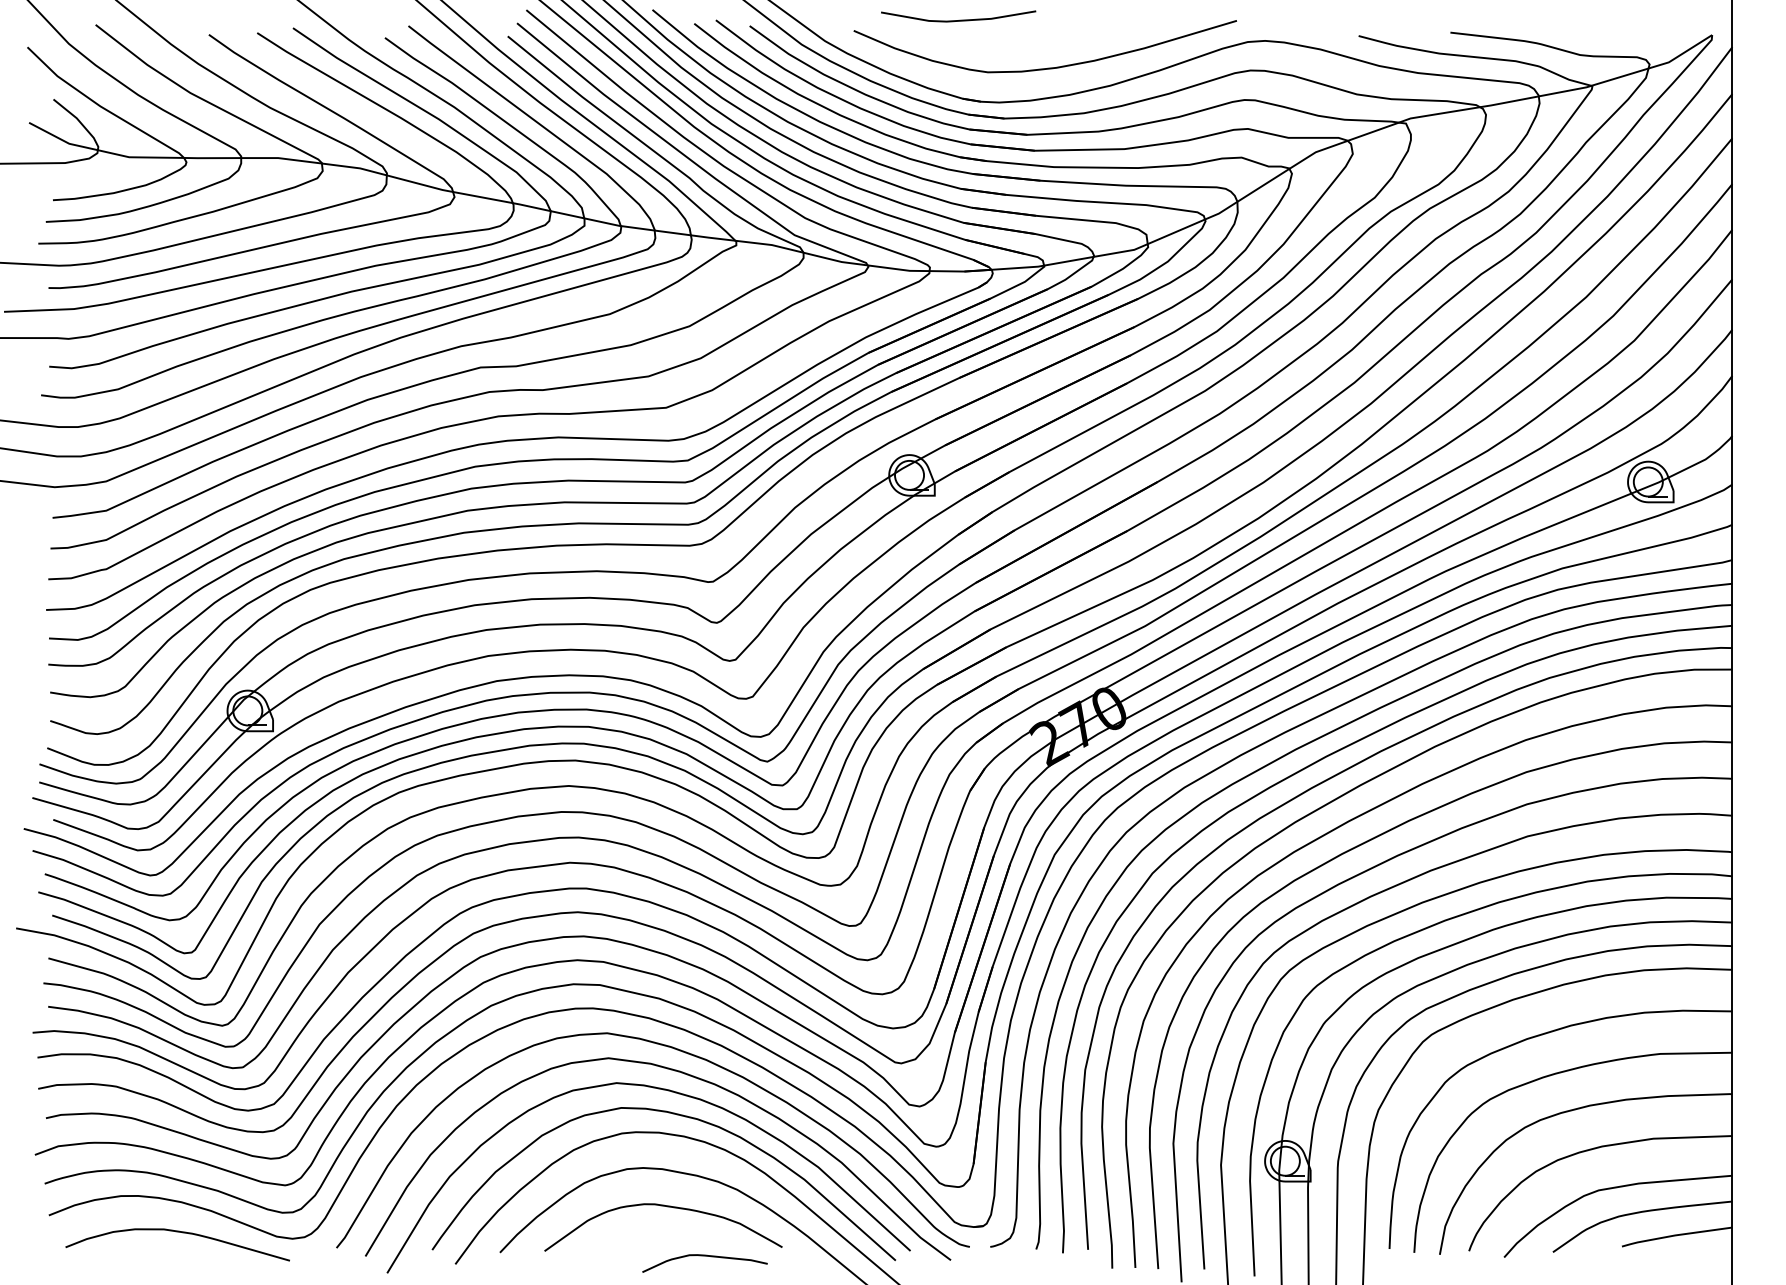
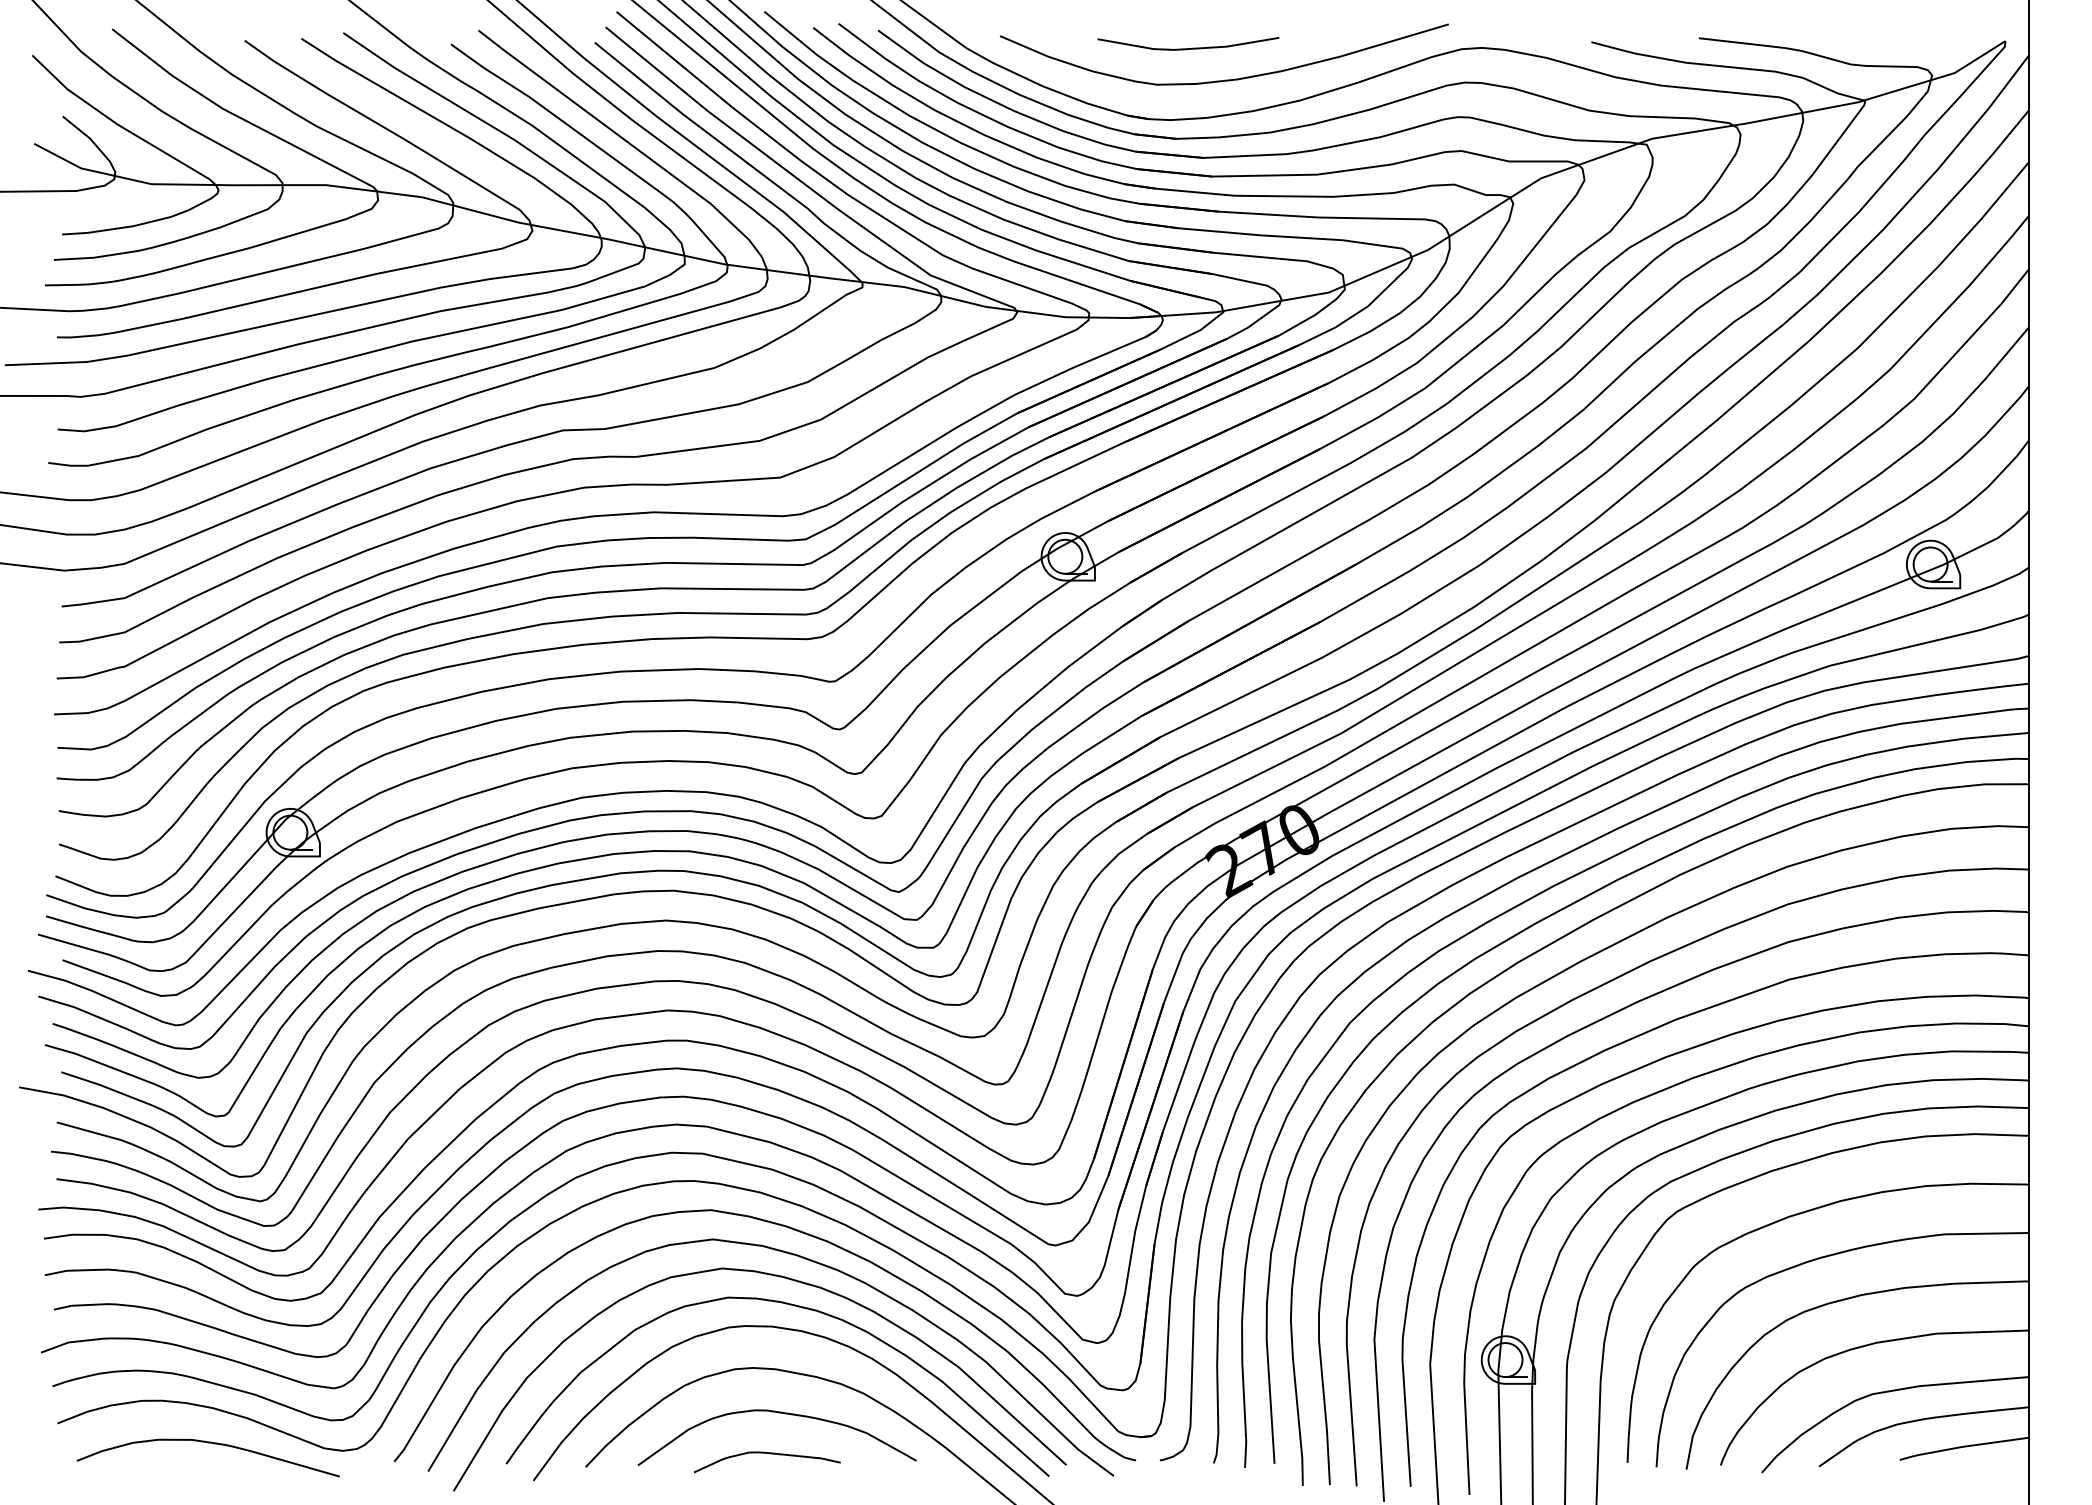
line: (959, 19) -> (1189, 47), moved
curve: (704, 1256) -> (766, 1454), moved

